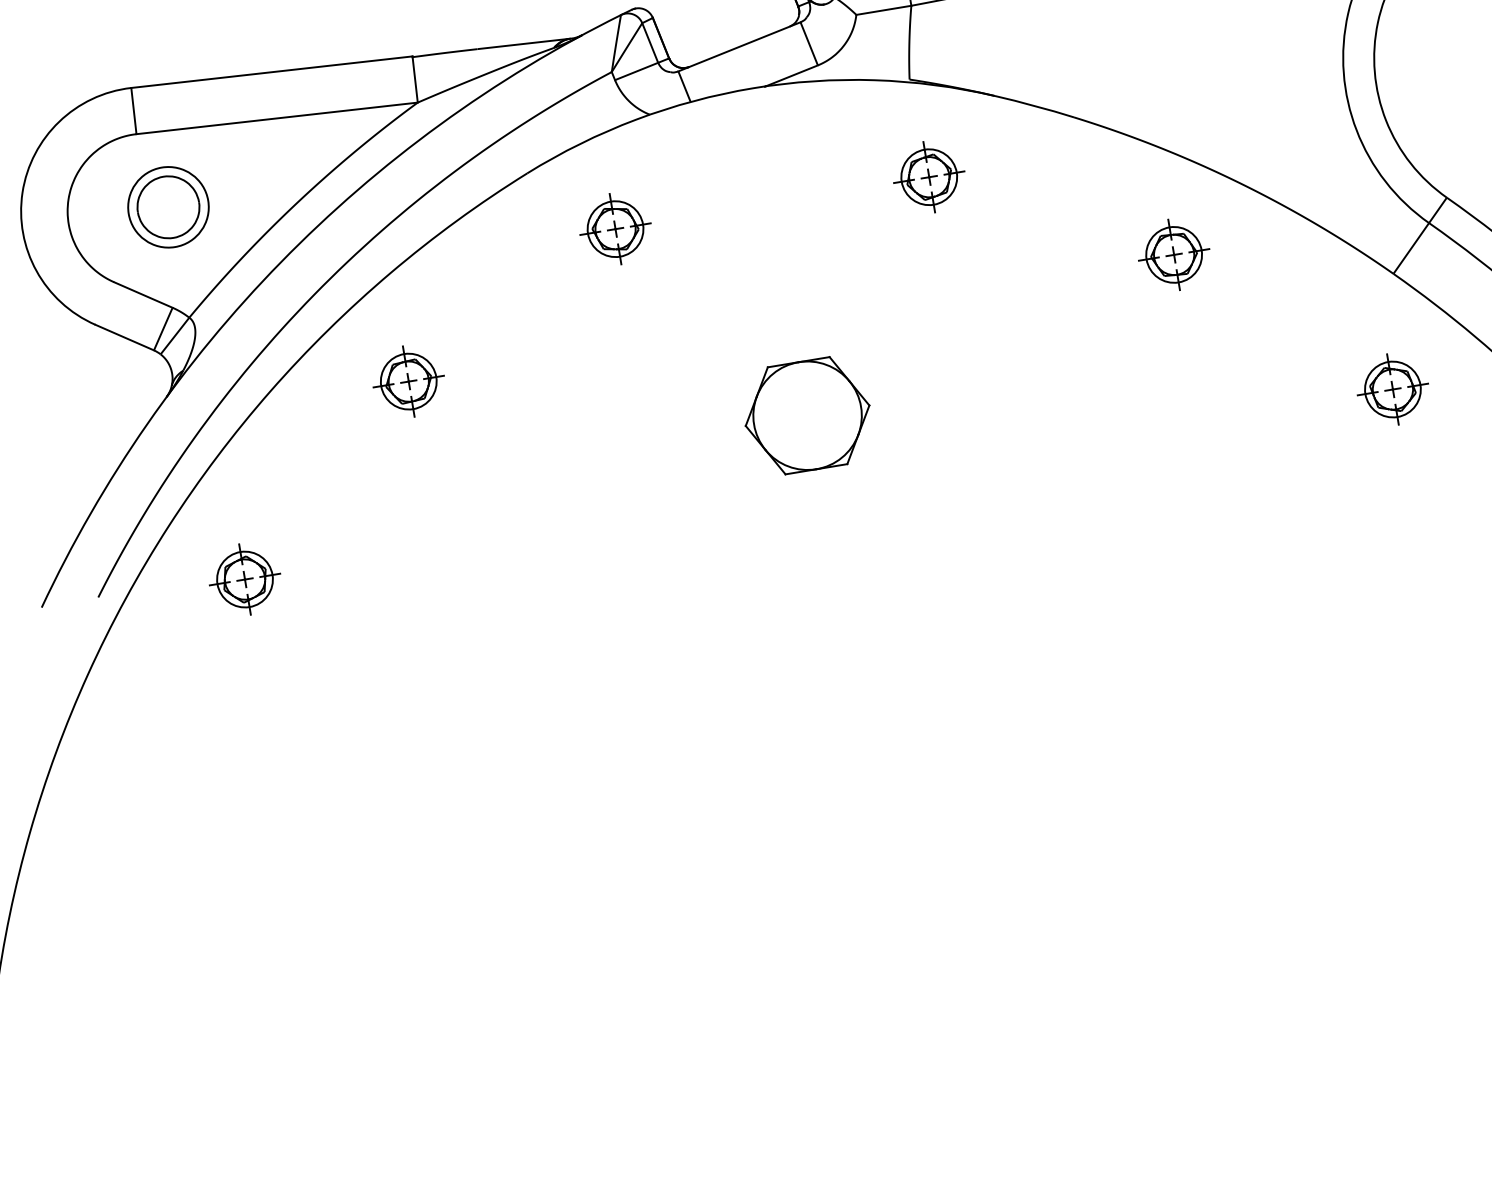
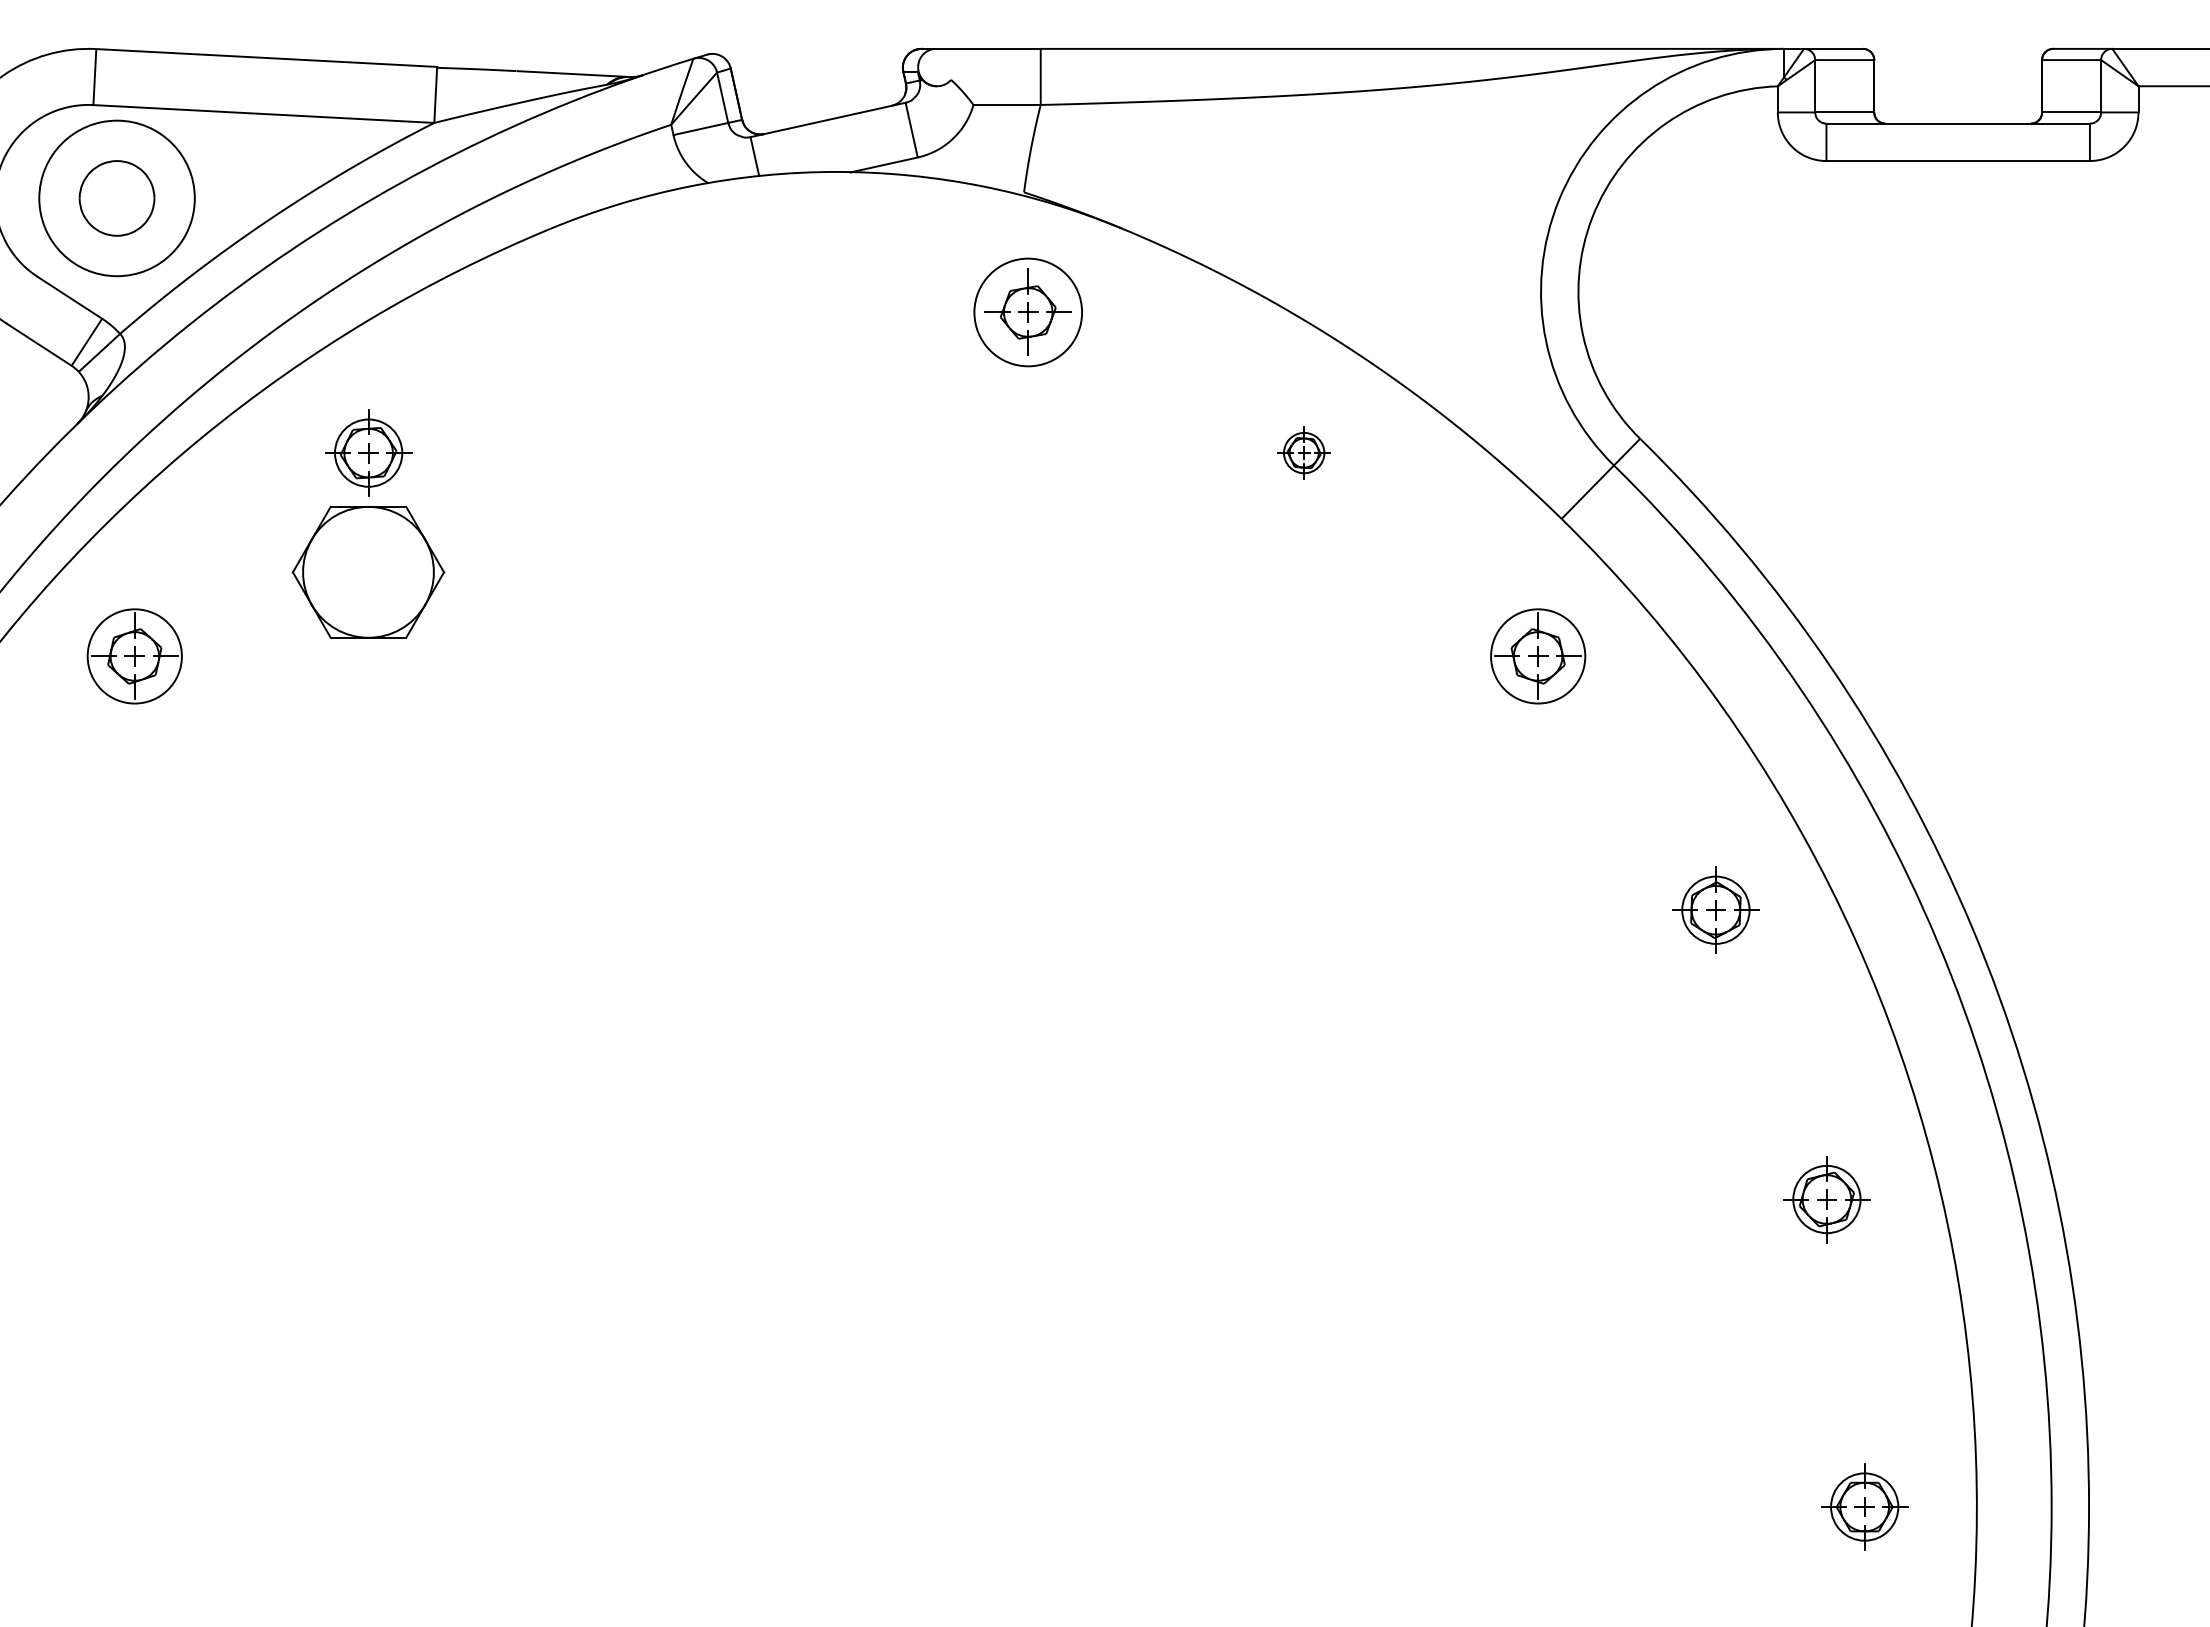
circle: (928, 177) -> (1027, 312), size x1.6
circle: (168, 207) -> (116, 198), size x1.6
part: (615, 228) -> (644, 311), removed
part: (1173, 254) -> (1303, 452), size x0.6
circle: (1392, 389) -> (1537, 656), size x1.4
part: (807, 415) -> (368, 571), moved
circle: (244, 579) -> (134, 656), size x1.4

